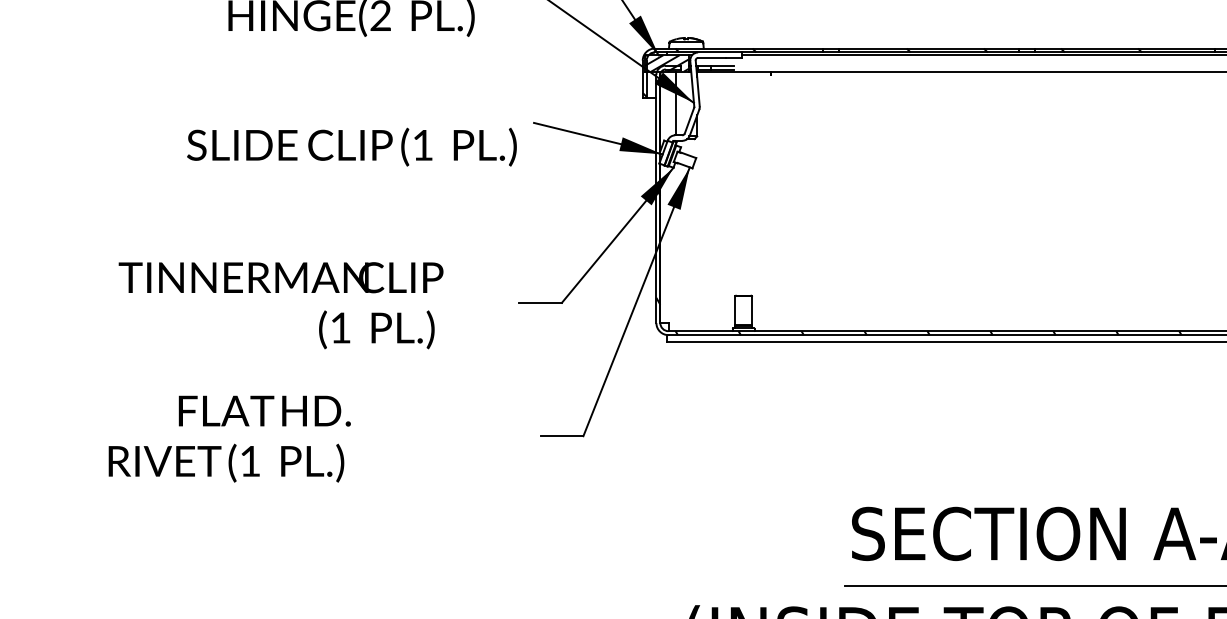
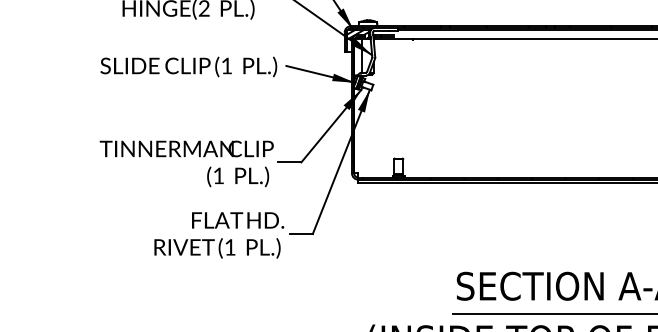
text: (351, 146) -> (188, 66), moved
text: (280, 304) -> (186, 163), moved
text: (230, 439) -> (219, 235), moved

